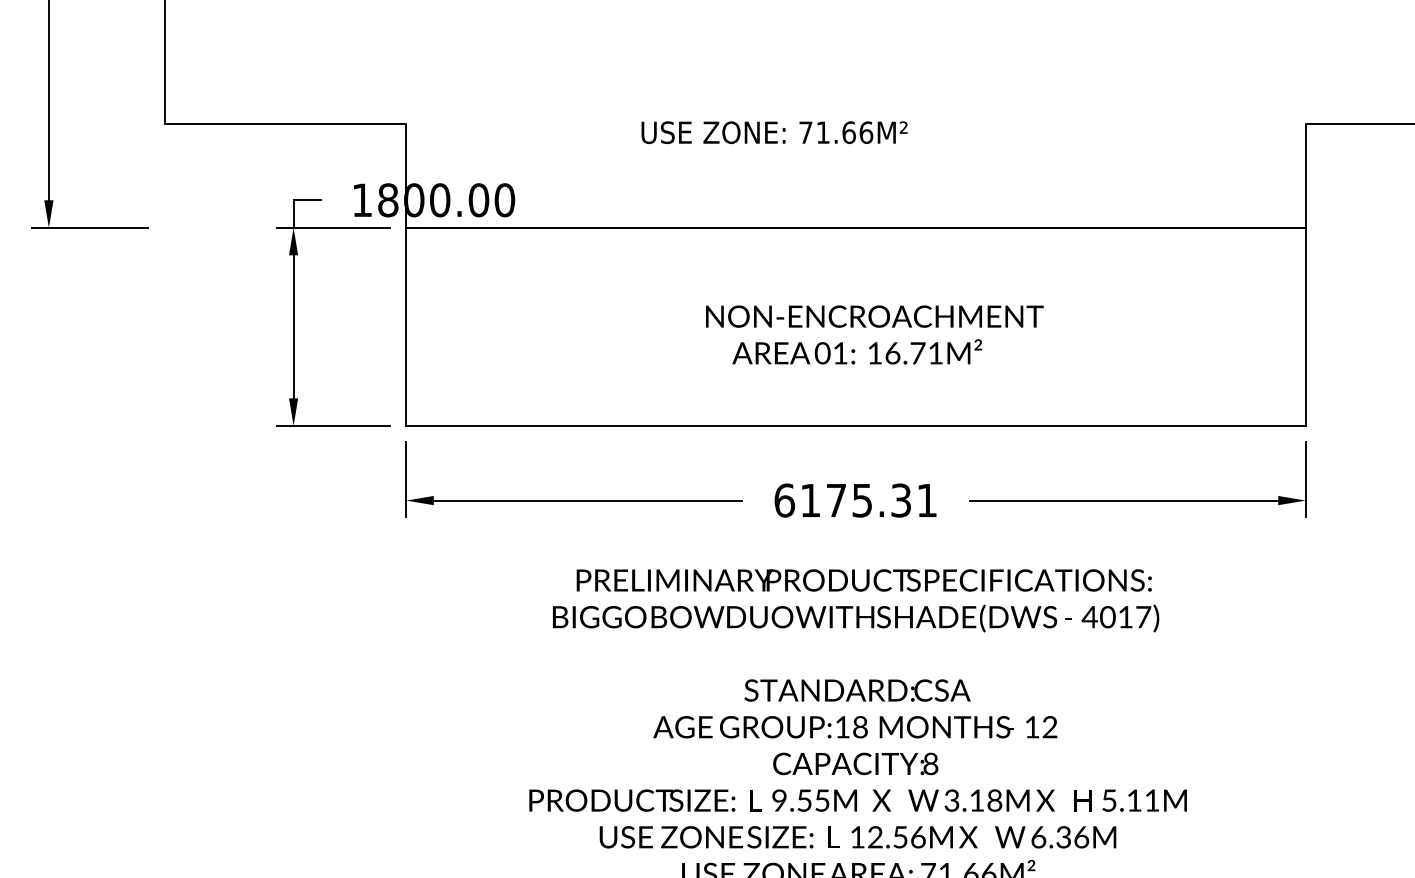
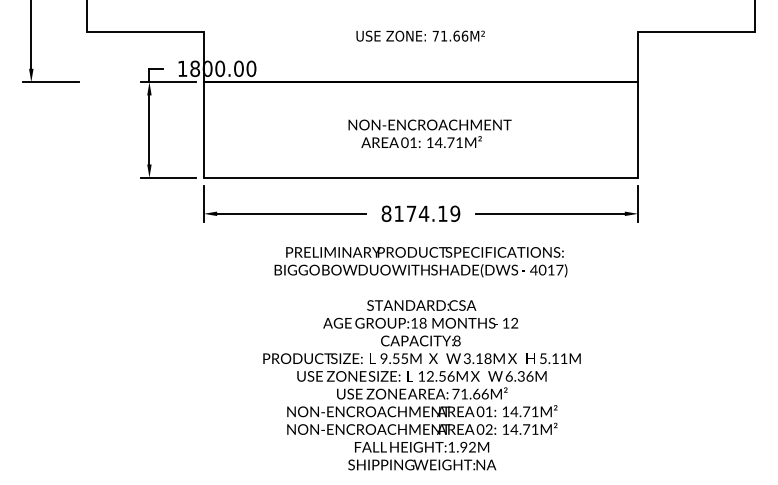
text: (774, 131) -> (420, 35), moved
text: (892, 352) -> (438, 142), 16.71M² -> 14.71M²
text: (854, 499) -> (420, 213), 6175.31 -> 8174.19

